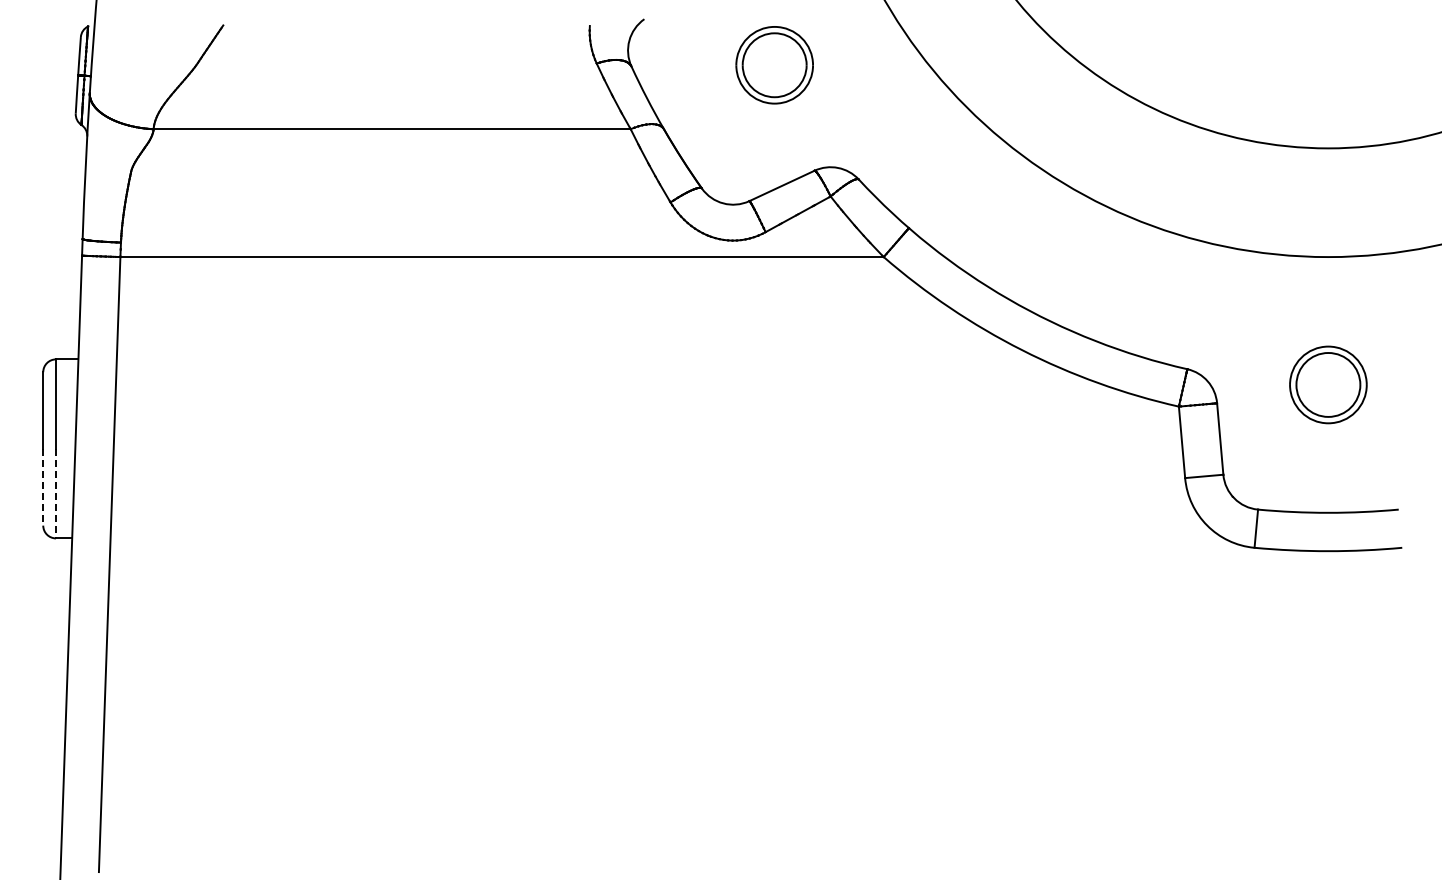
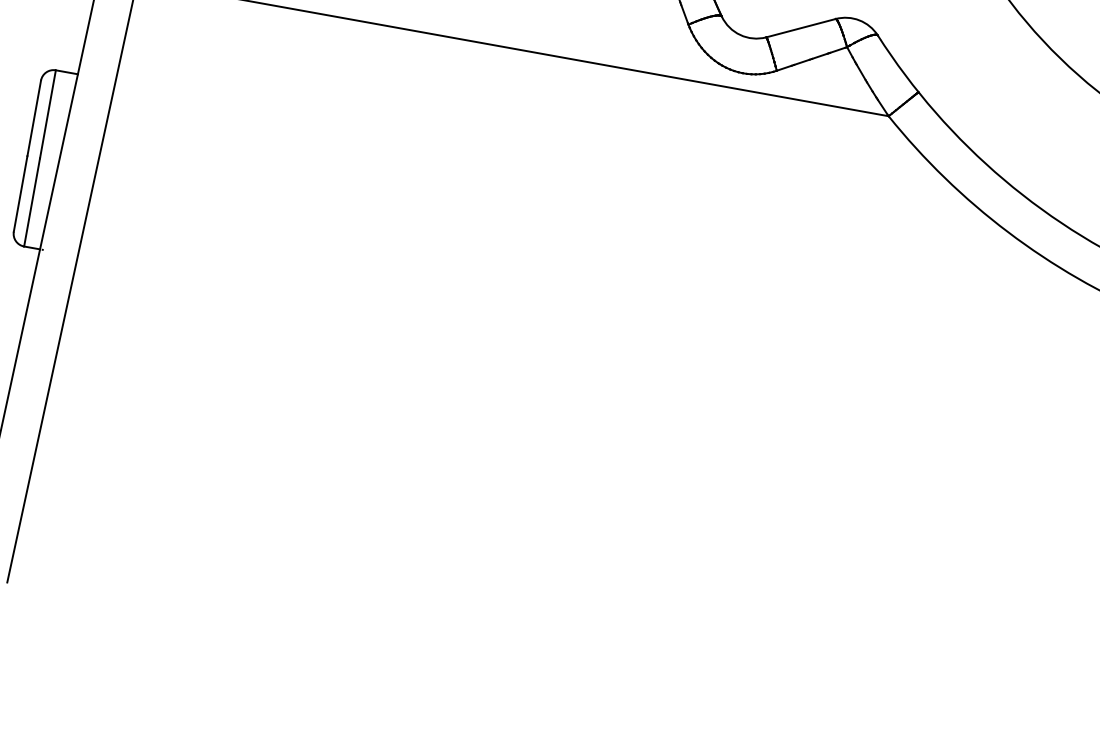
line: (43, 487) -> (20, 194), dashed -> solid
line: (56, 493) -> (32, 202), dashed -> solid

